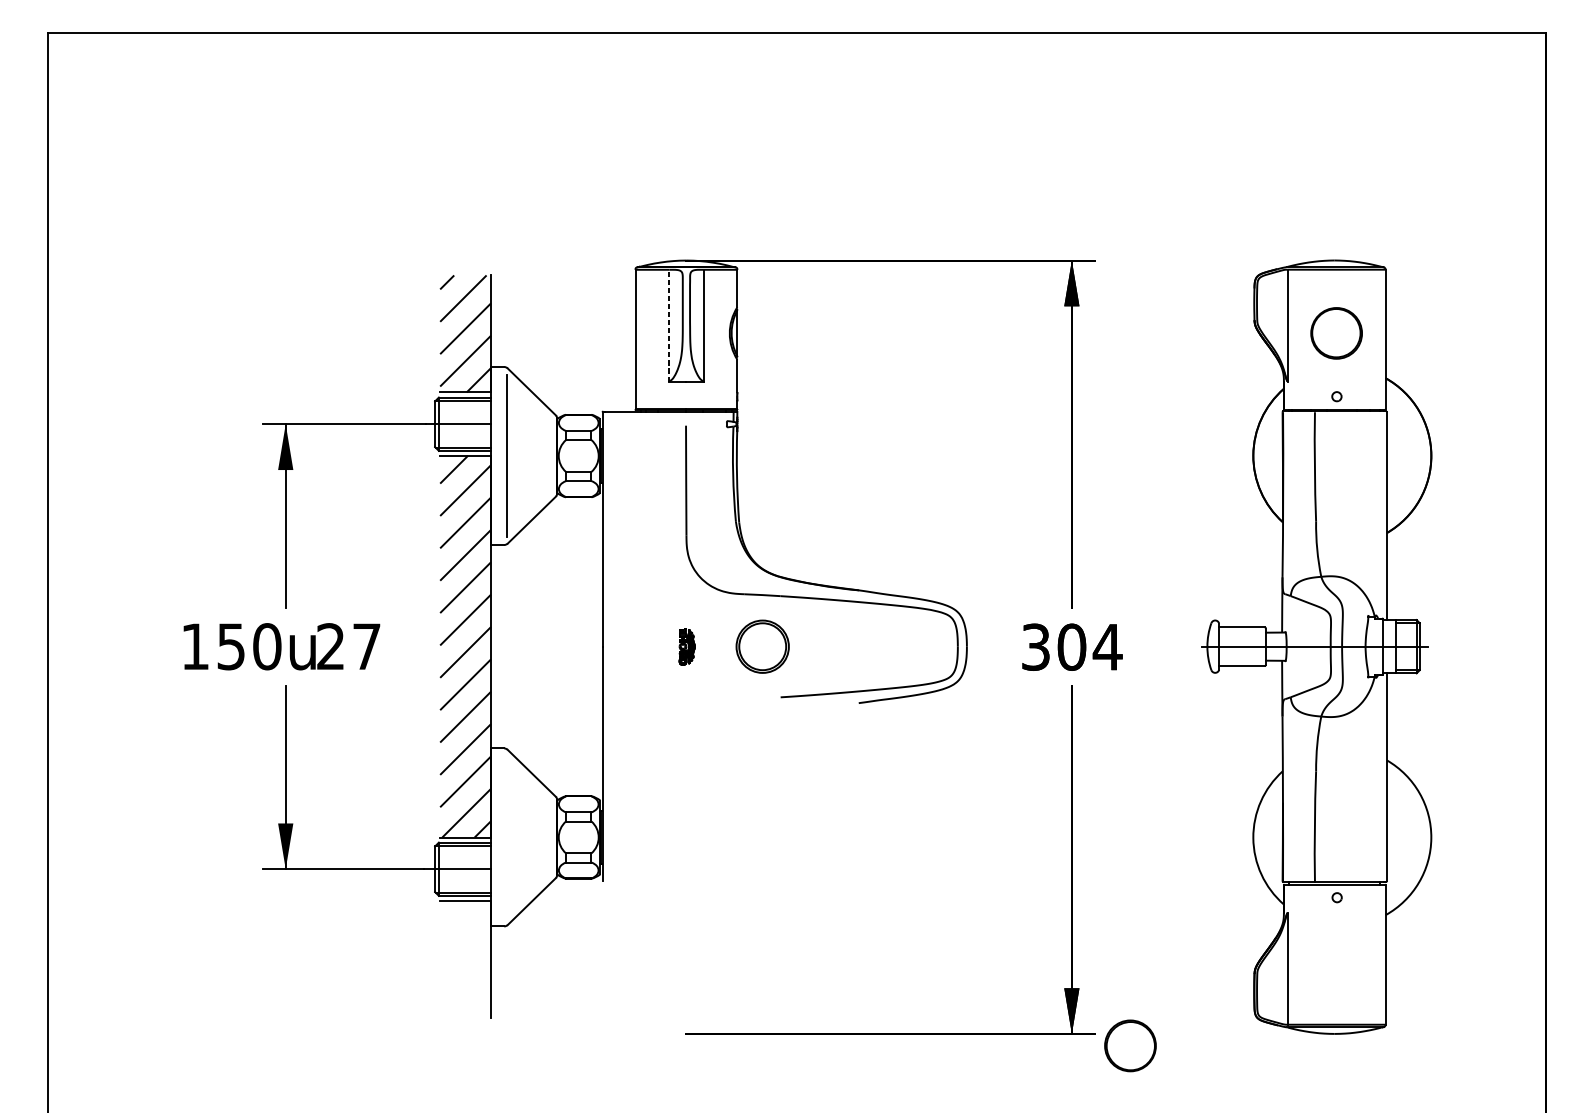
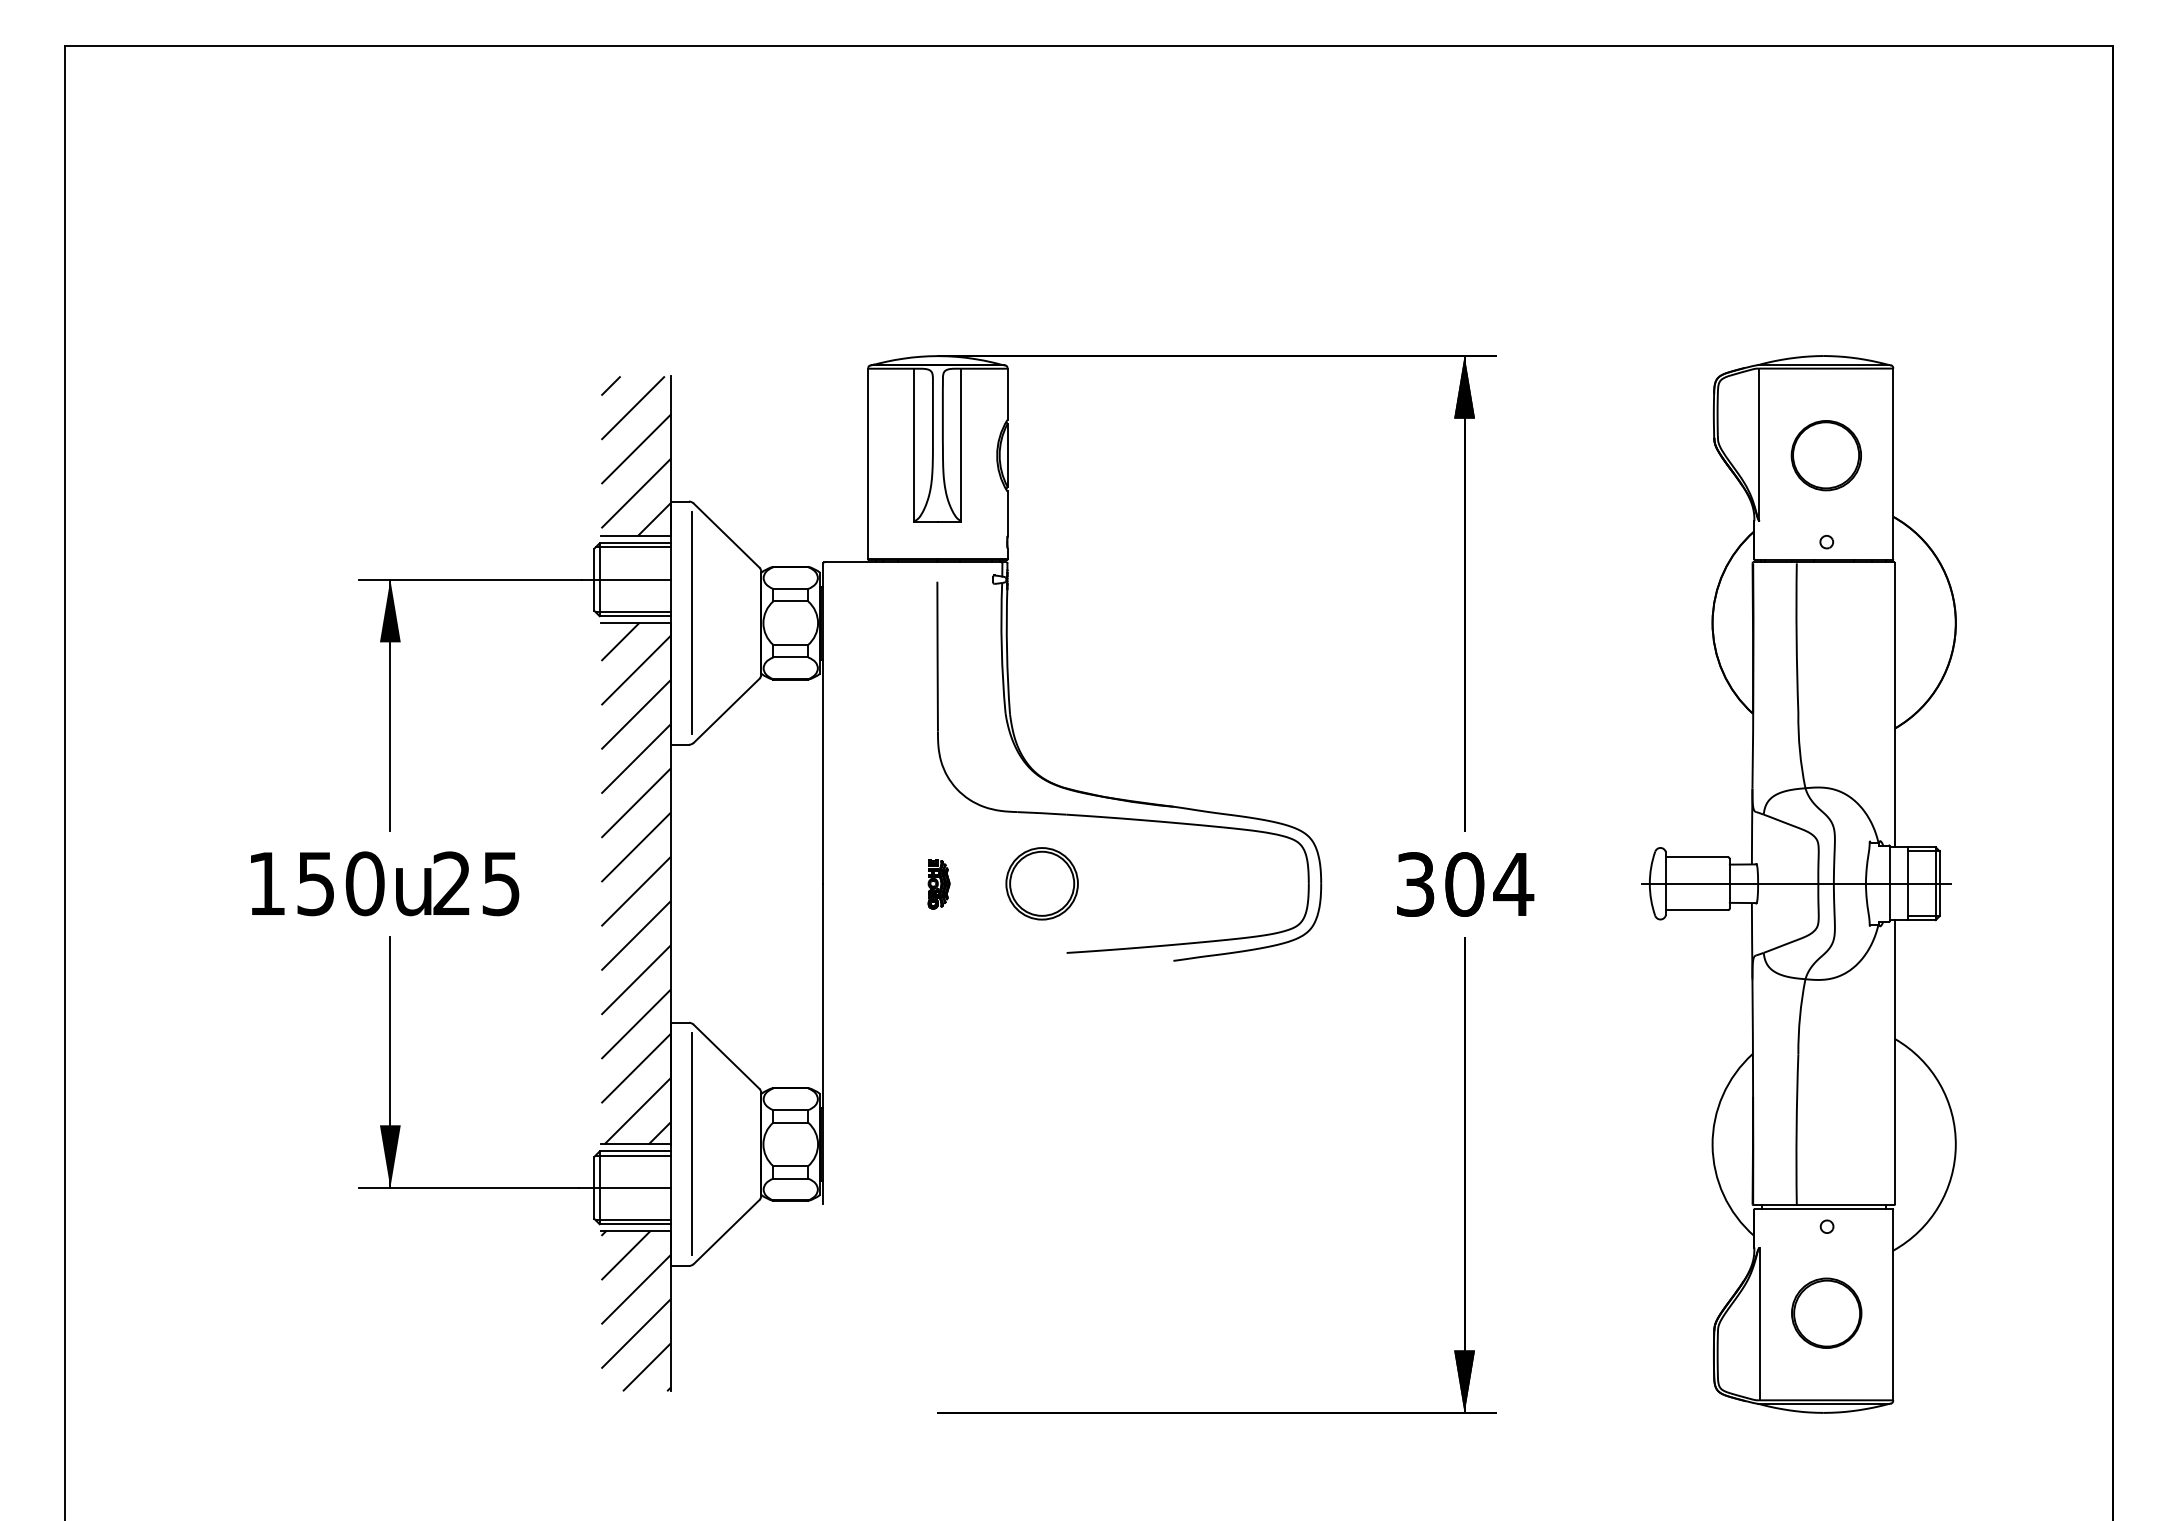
line: (669, 325) -> (914, 444), dashed -> solid
text: (366, 647) -> (500, 884), 27 -> 25
line: (506, 837) -> (692, 1144), added
hatch: (465, 958) -> (635, 1310), added
part: (1130, 1045) -> (1826, 1312), moved

